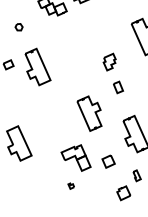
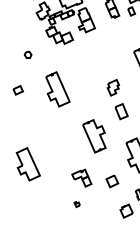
part: (37, 67) -> (57, 89), moved
part: (118, 87) -> (121, 111), size x1.4
part: (75, 158) -> (81, 178), size x0.7

